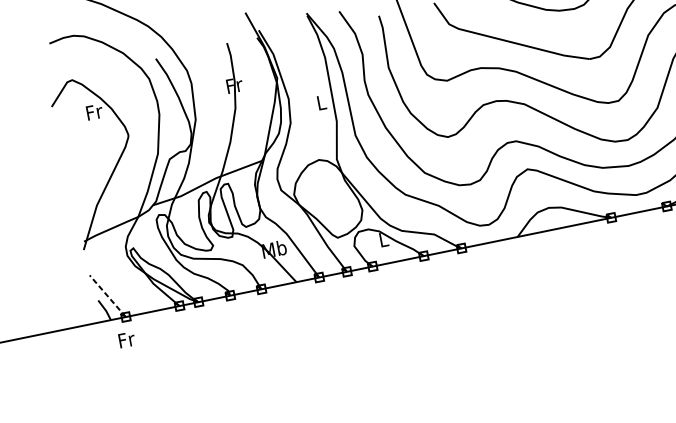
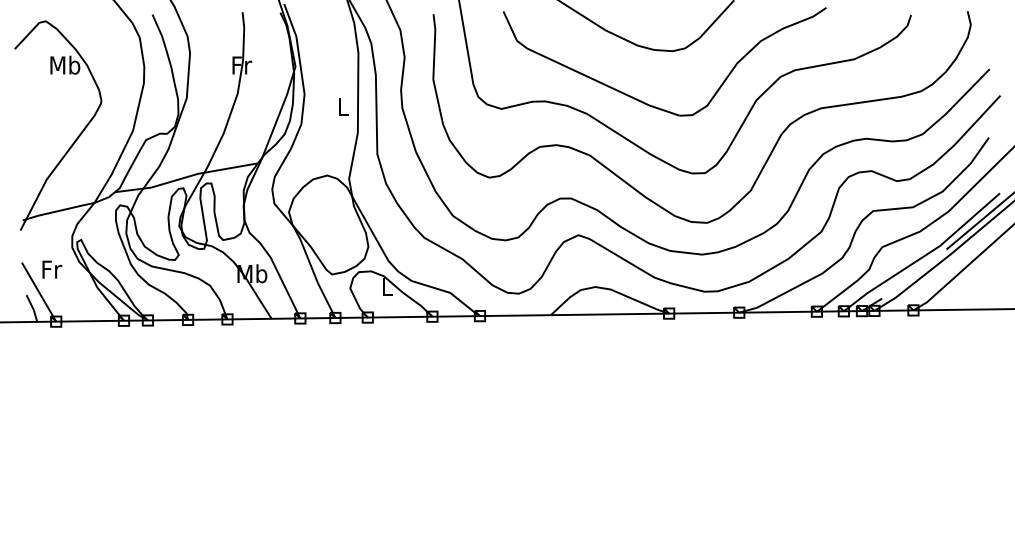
text: (94, 111) -> (65, 64), Fr -> Mb
line: (107, 295) -> (38, 291), dashed -> solid
text: (127, 339) -> (52, 269), moved

